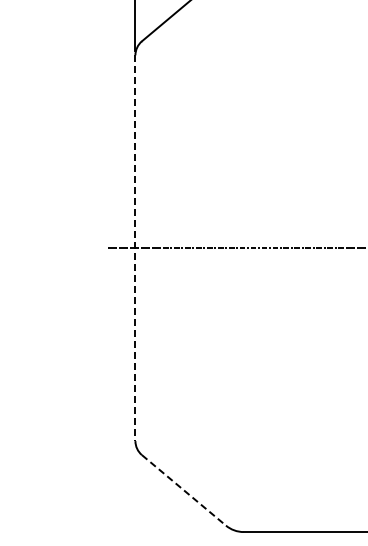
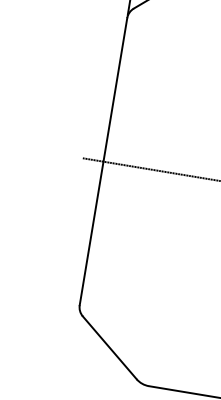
line: (135, 248) -> (103, 161), dashed -> solid
line: (183, 490) -> (109, 347), dashed -> solid

